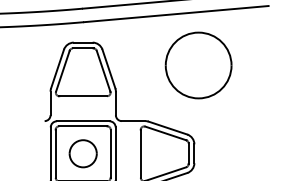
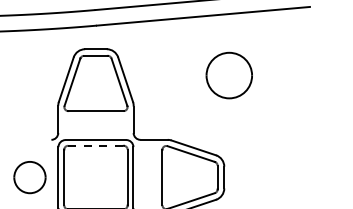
part: (198, 65) -> (229, 75), size x0.6
line: (82, 126) -> (95, 145), solid -> dashed
part: (82, 153) -> (29, 177), moved

